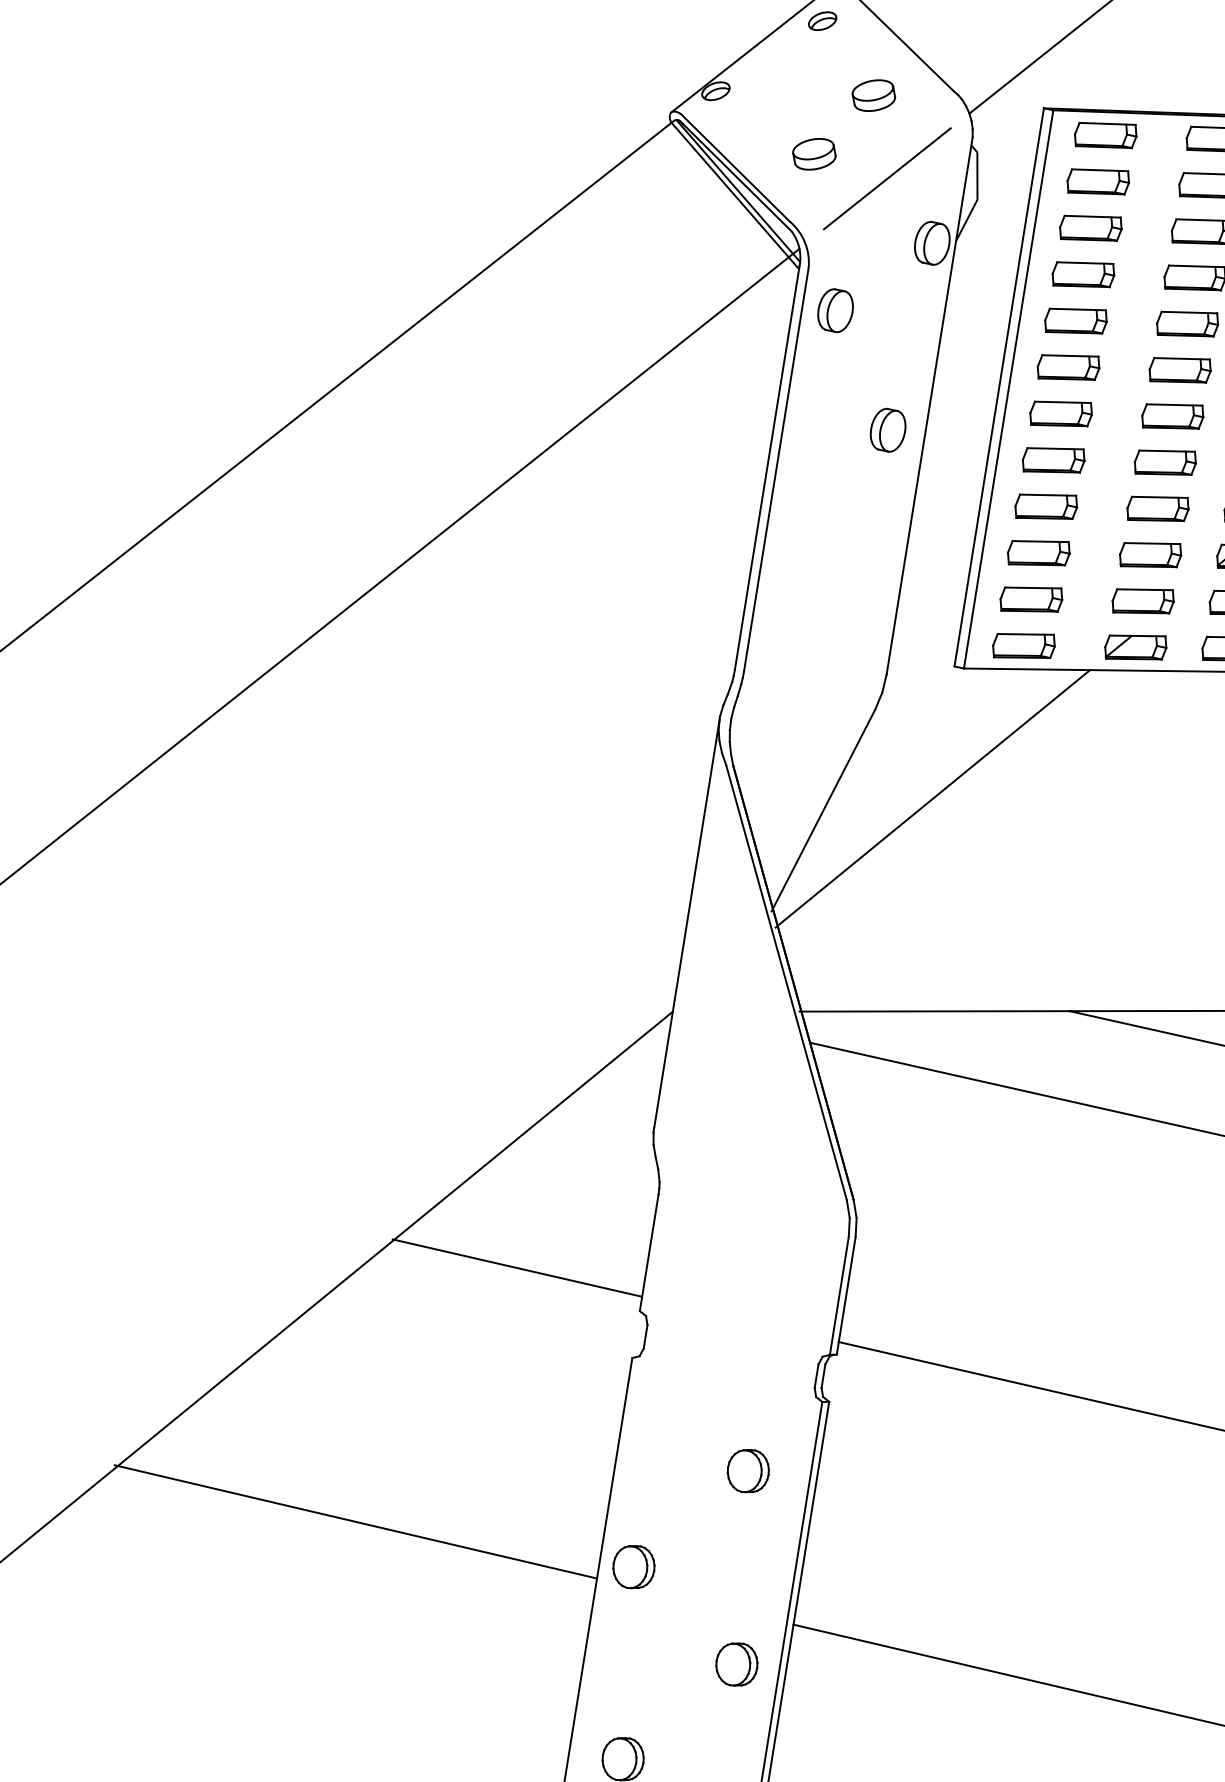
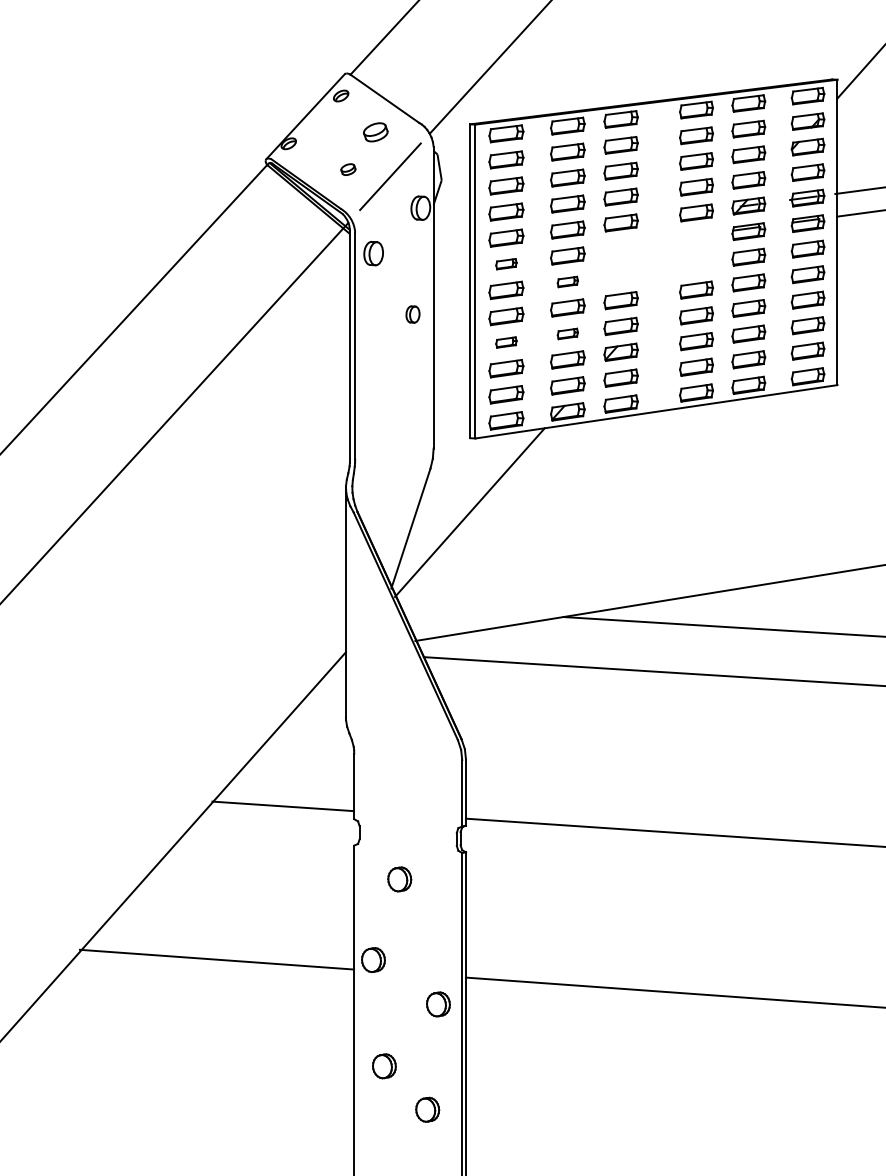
part: (814, 153) -> (348, 169), size x0.6
part: (1068, 366) -> (506, 263), size x0.6
part: (1172, 415) -> (567, 281), size x0.6
part: (887, 430) -> (412, 314), size x0.7
part: (1046, 506) -> (506, 342), size x0.6
part: (1157, 508) -> (567, 333), size x0.6
part: (747, 1471) -> (399, 879), moved

